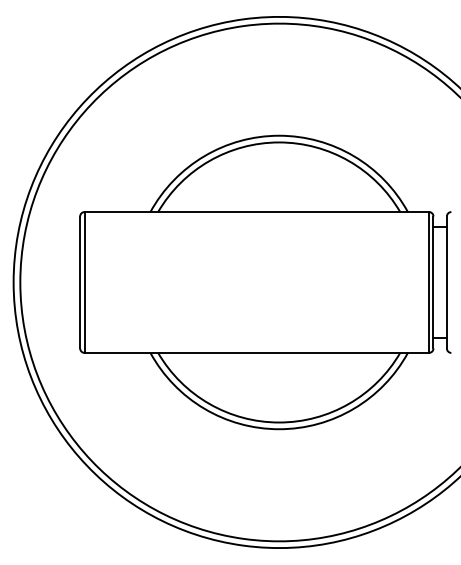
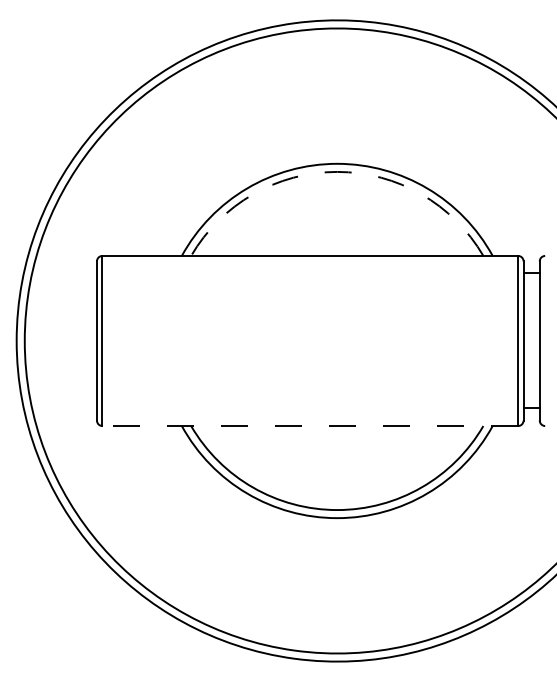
arc: (279, 142) -> (337, 171), solid -> dashed
line: (256, 352) -> (309, 425), solid -> dashed

